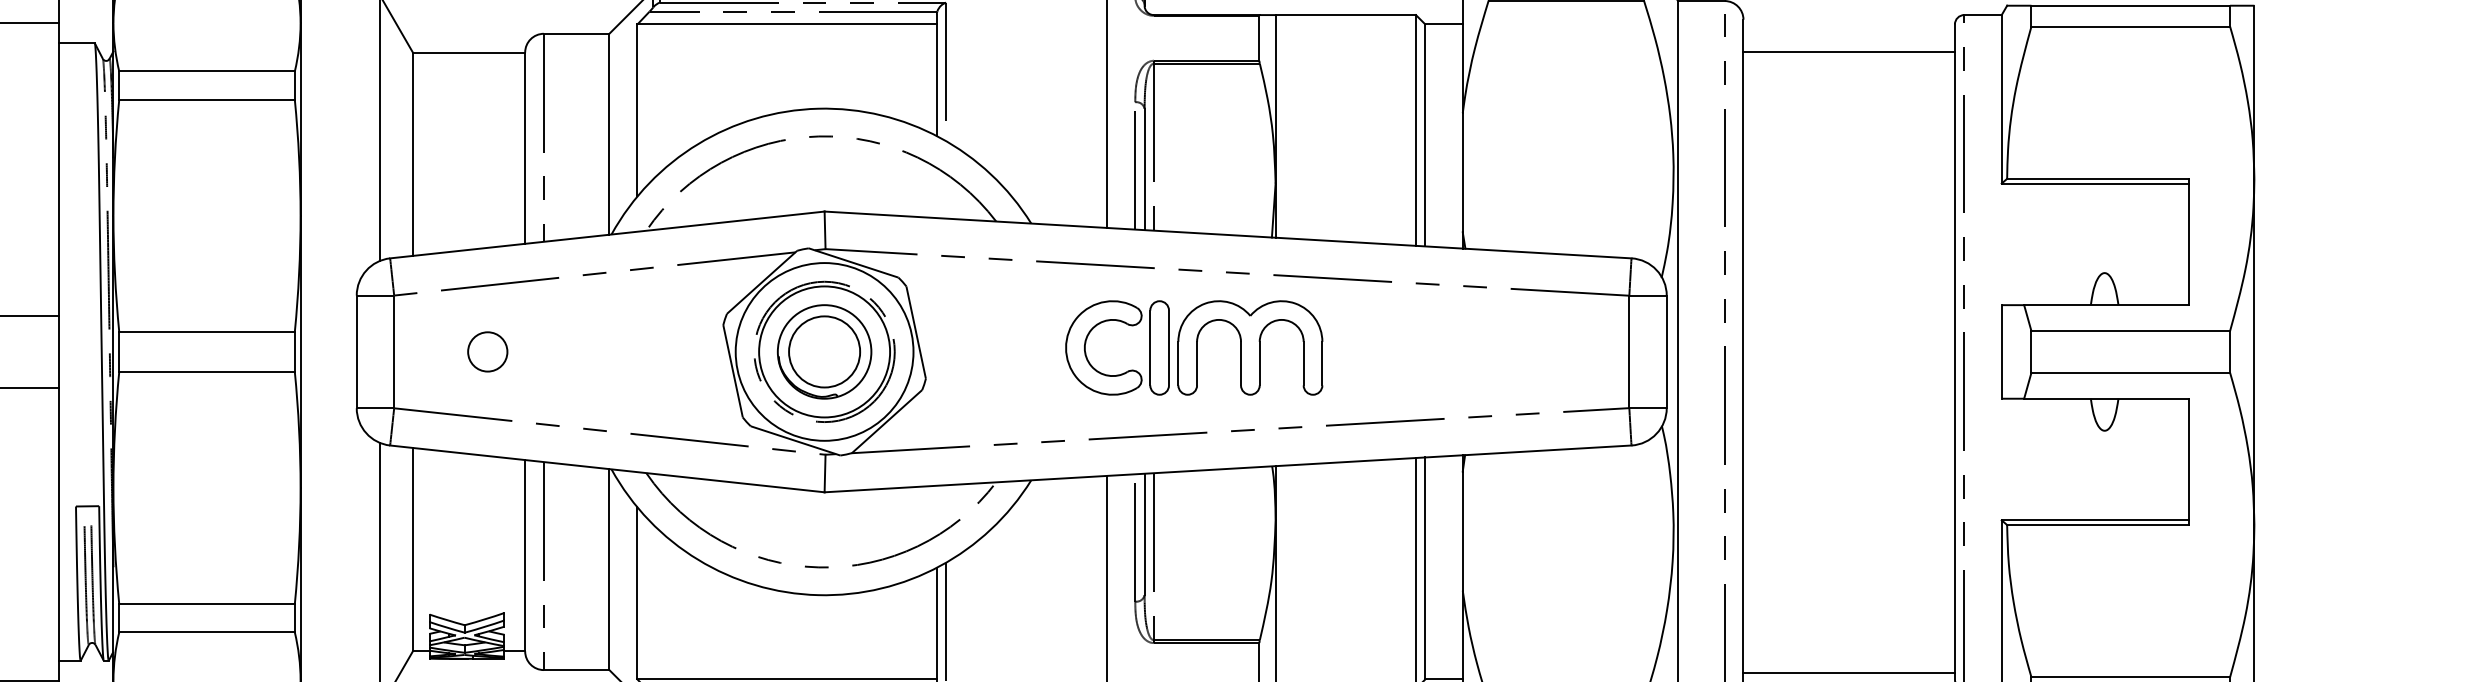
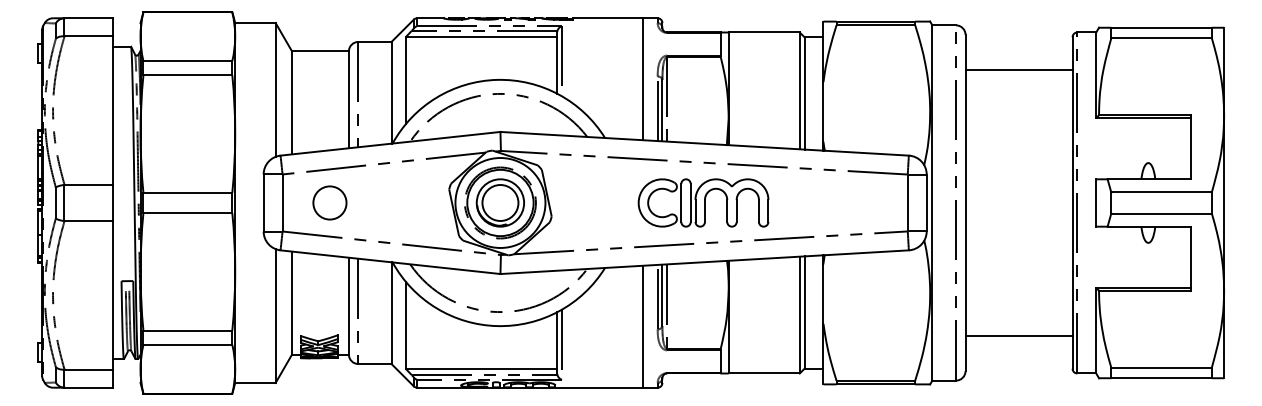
line: (1848, 52) -> (1018, 70), moved
part: (1194, 347) -> (703, 202), moved
circle: (486, 350) -> (329, 202), size x1.67
line: (1848, 672) -> (1018, 335), moved

